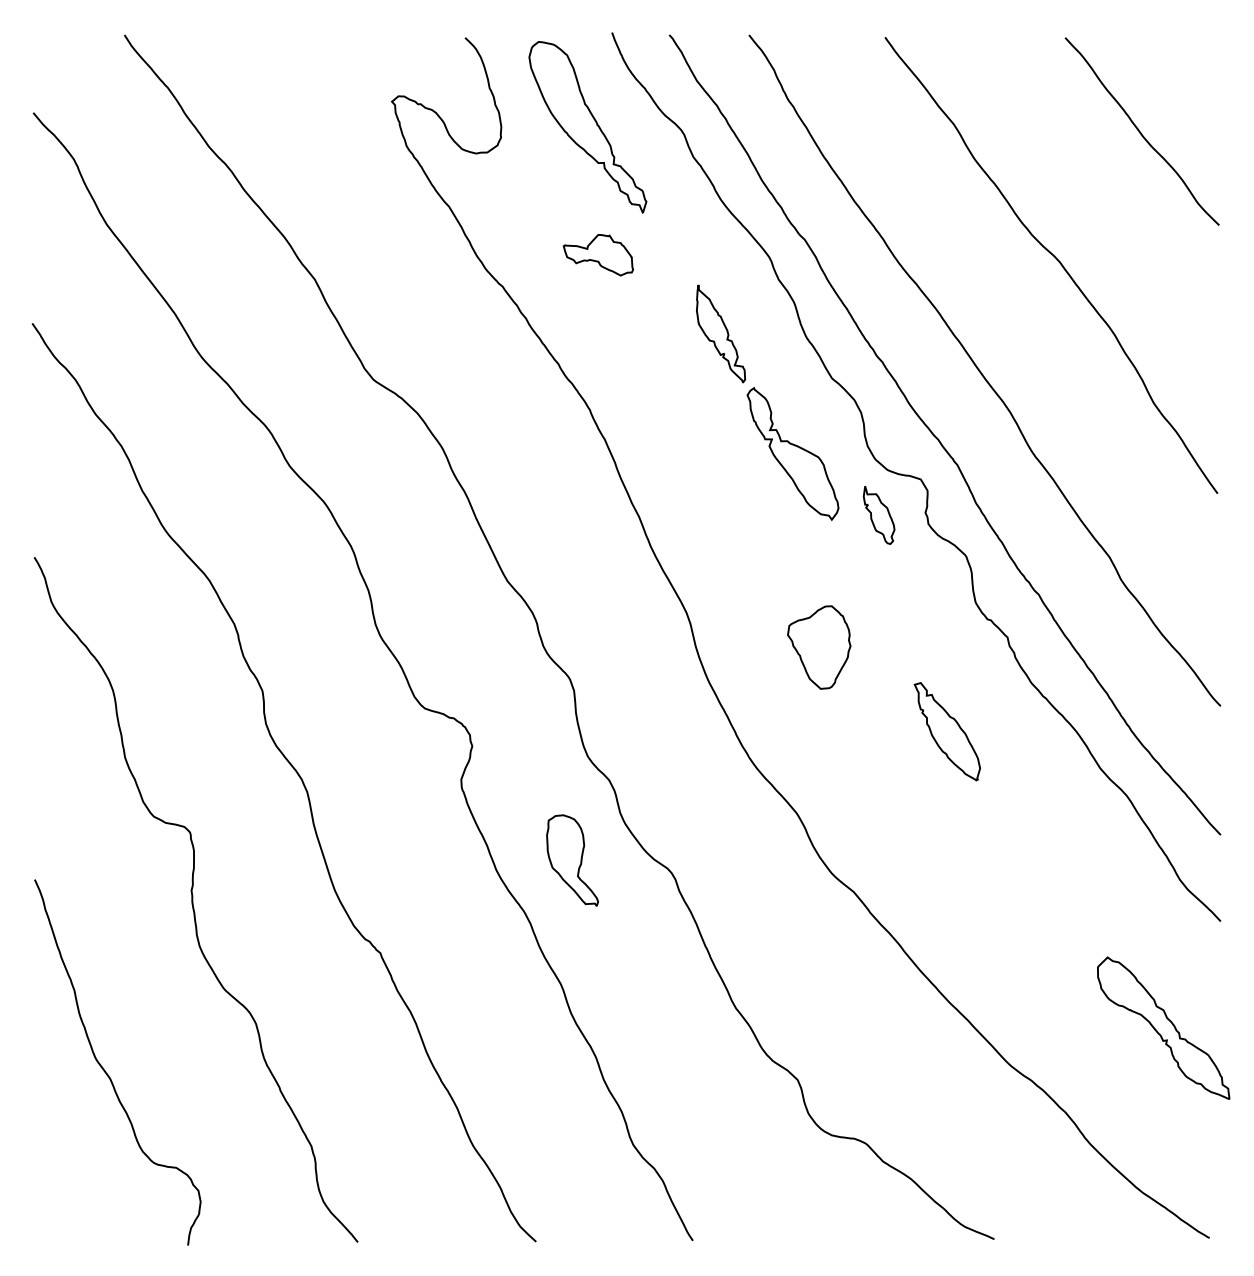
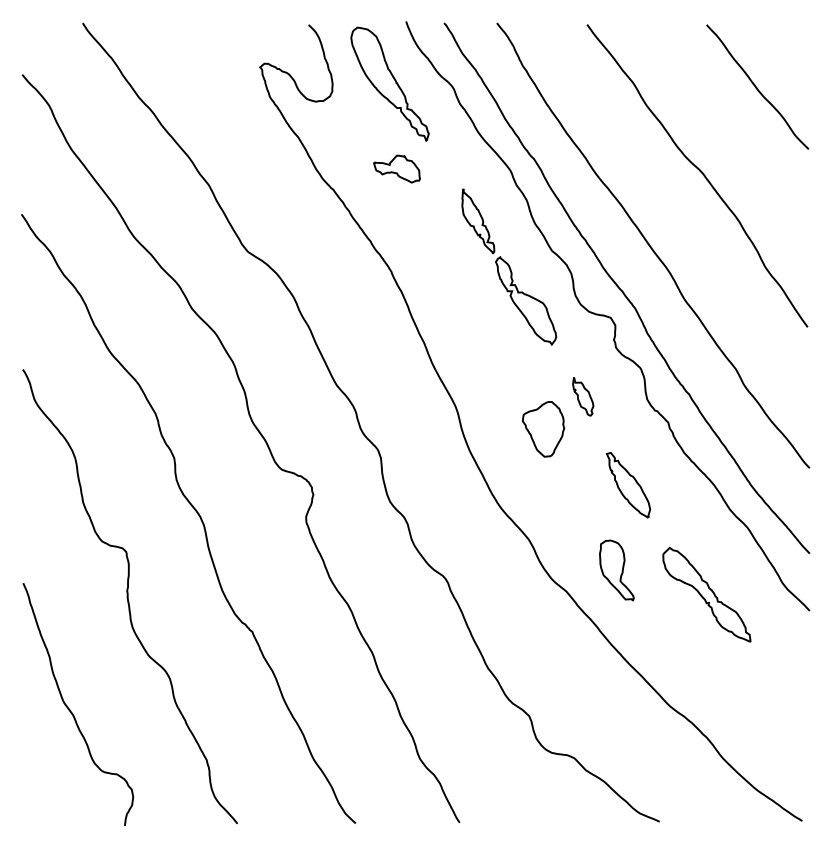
part: (879, 515) -> (583, 396), moved
part: (571, 860) -> (616, 570), moved
part: (1163, 1027) -> (706, 594), moved

